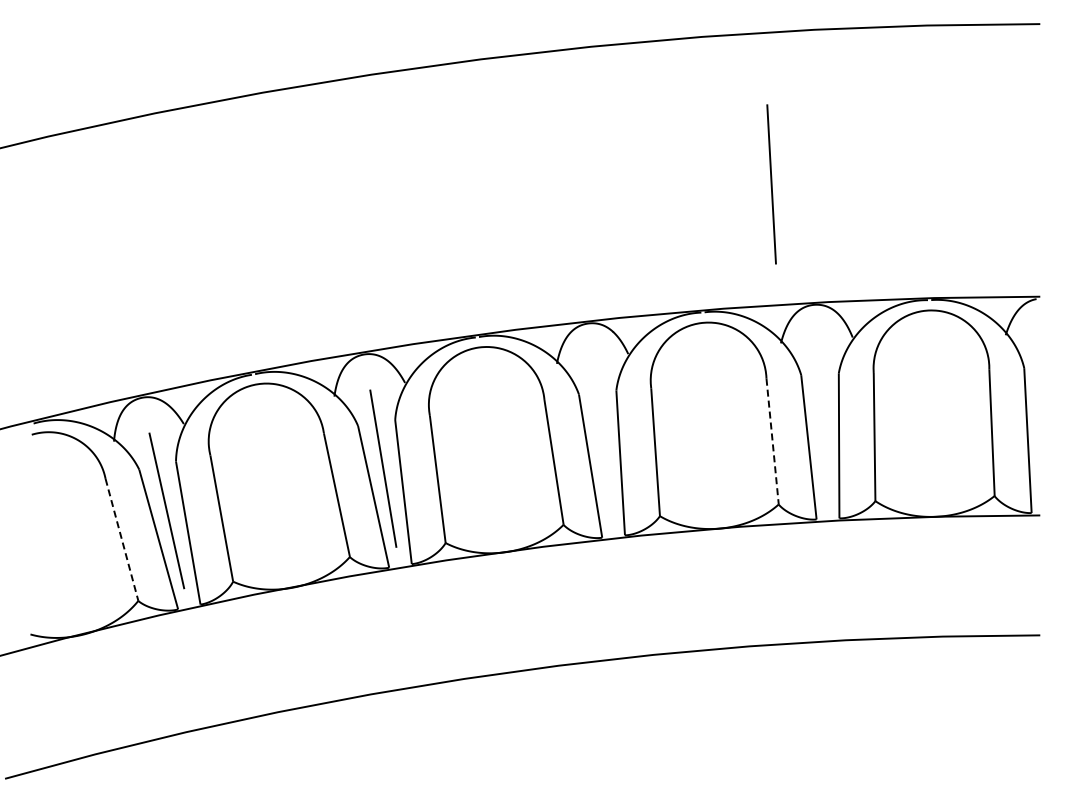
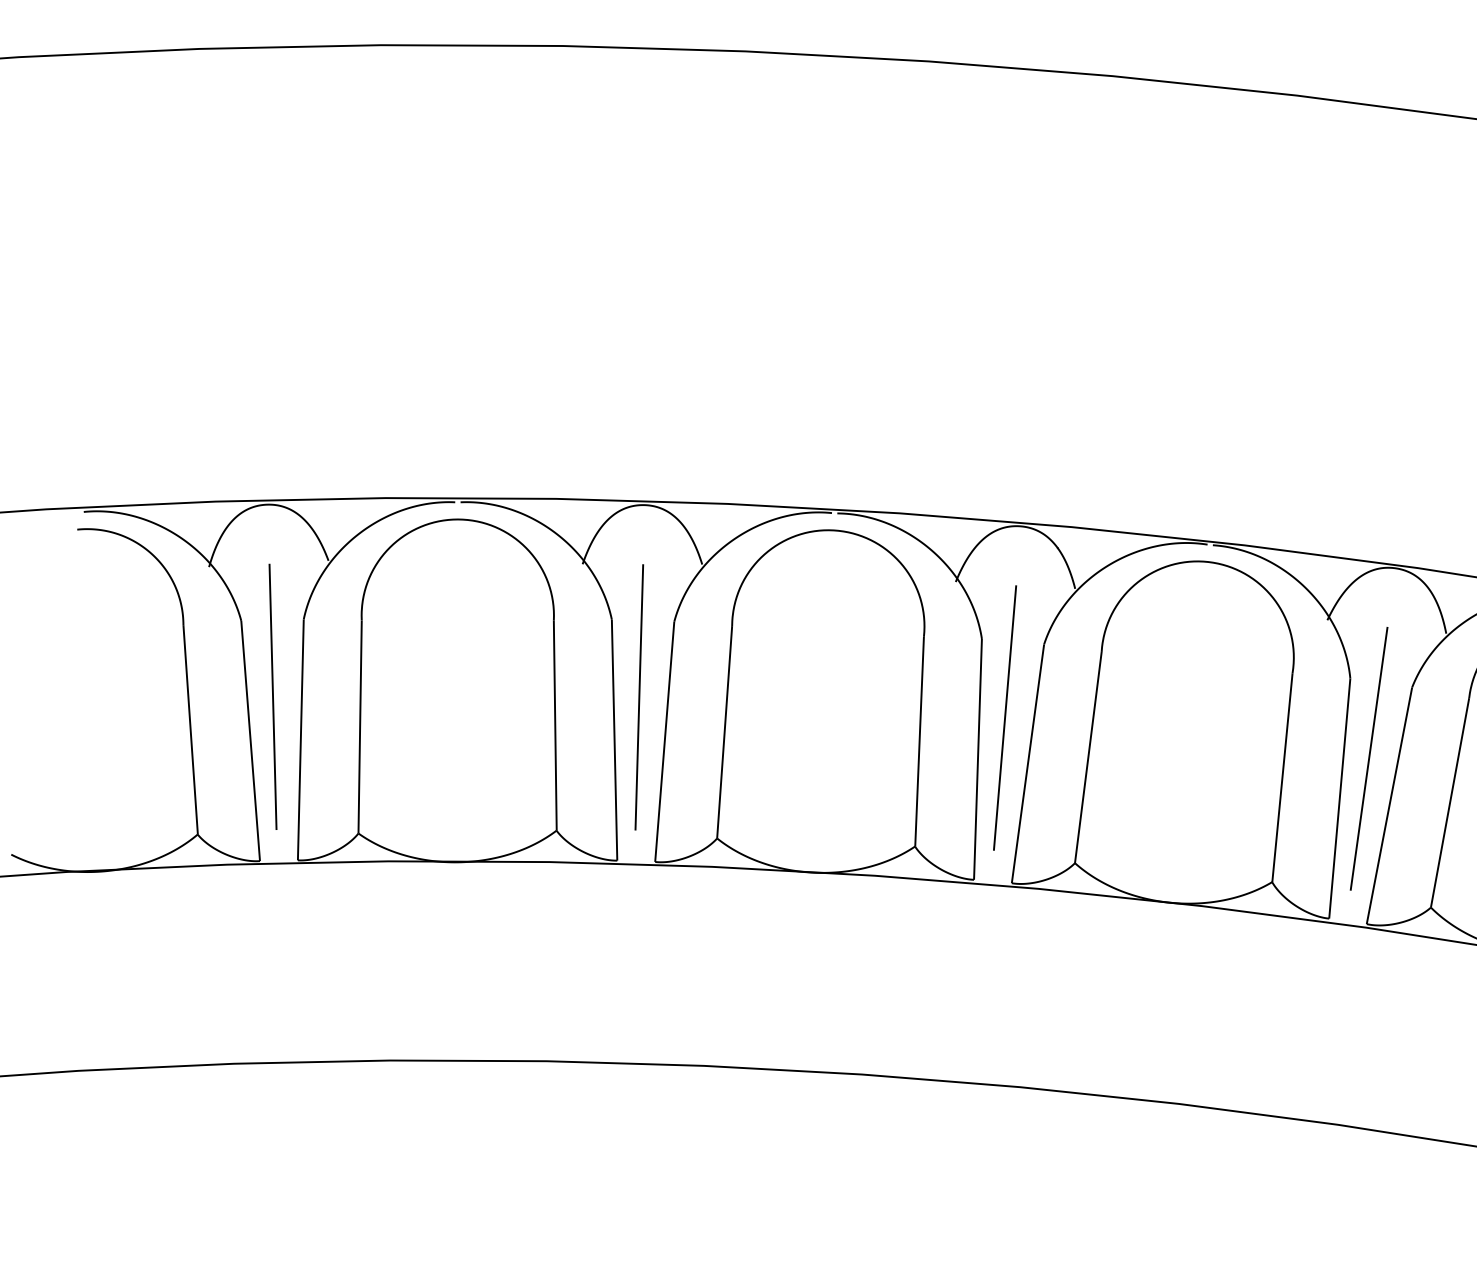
line: (771, 184) -> (1368, 758), moved
line: (601, 438) -> (1004, 717), added
line: (772, 442) -> (1281, 779), dashed -> solid
line: (122, 540) -> (191, 730), dashed -> solid

